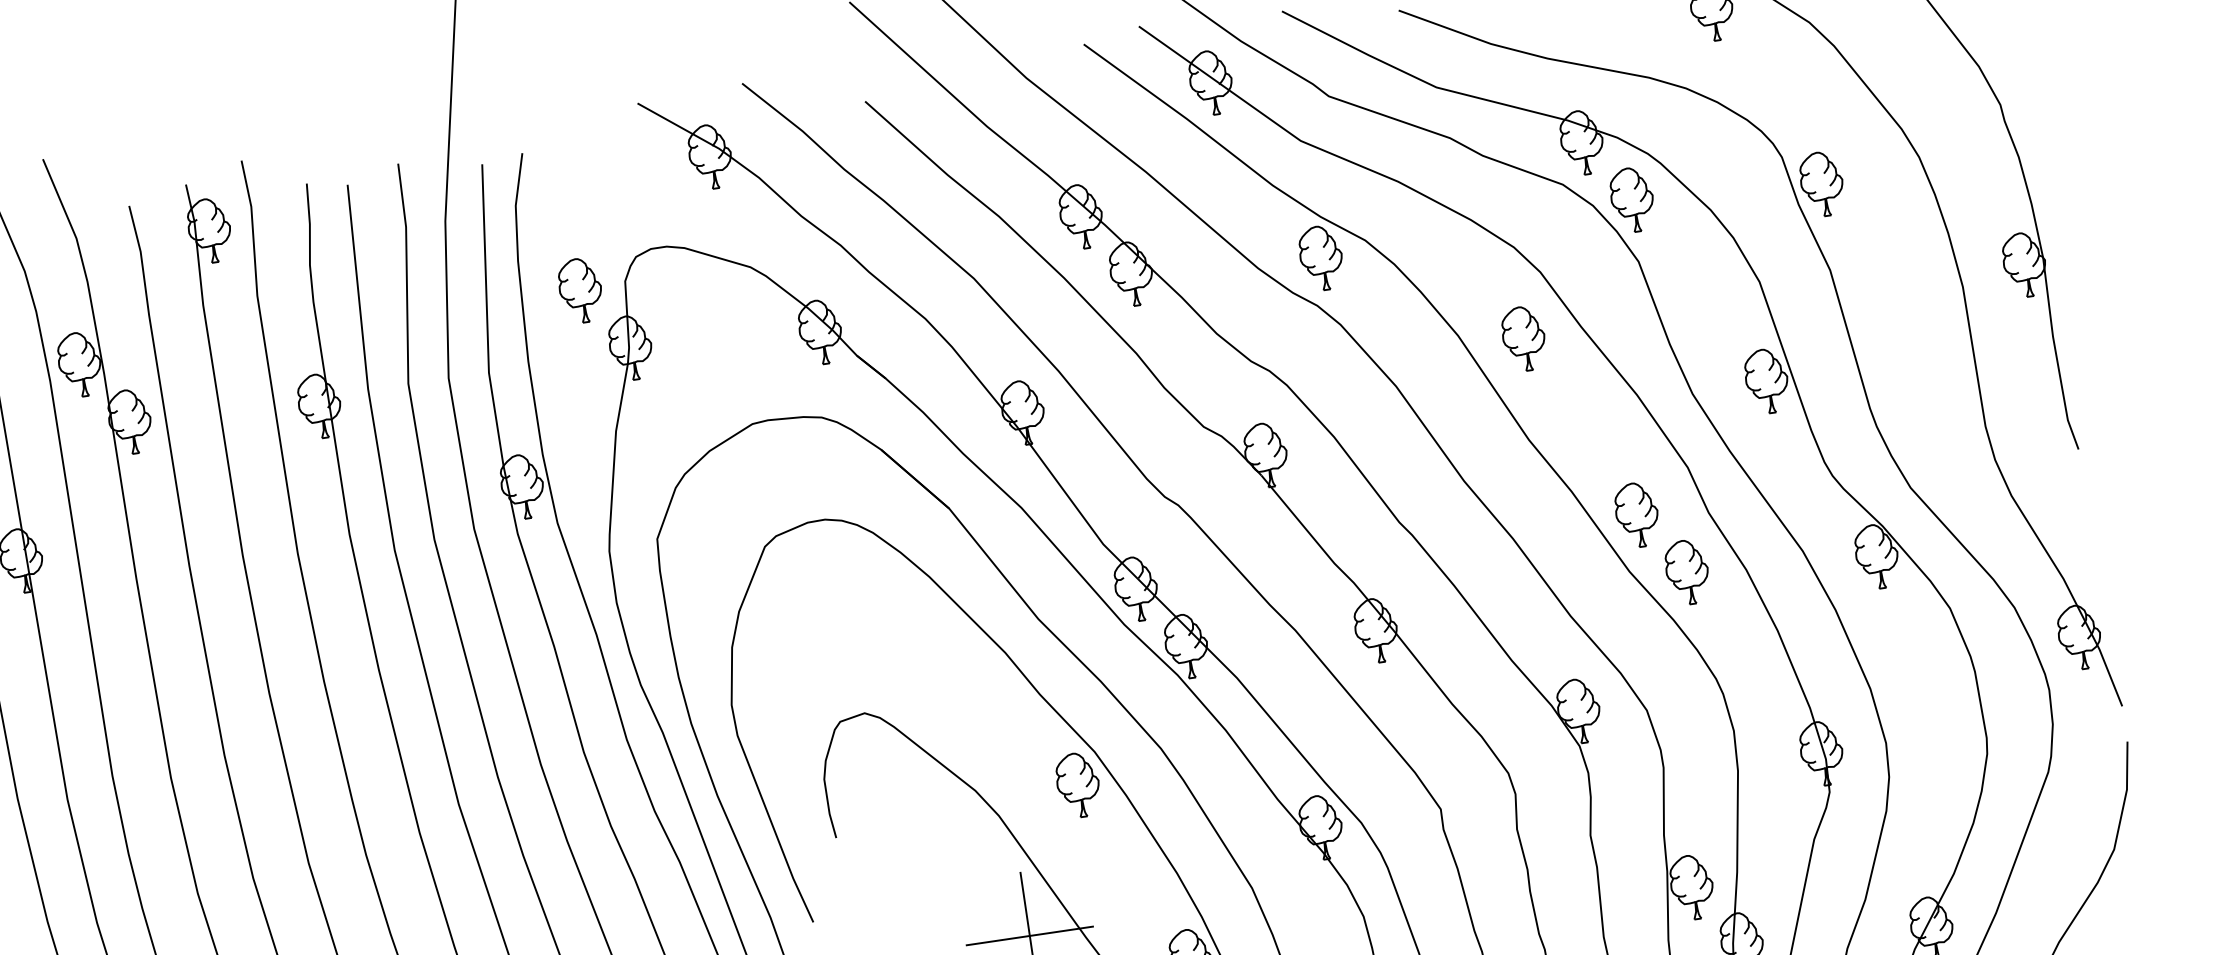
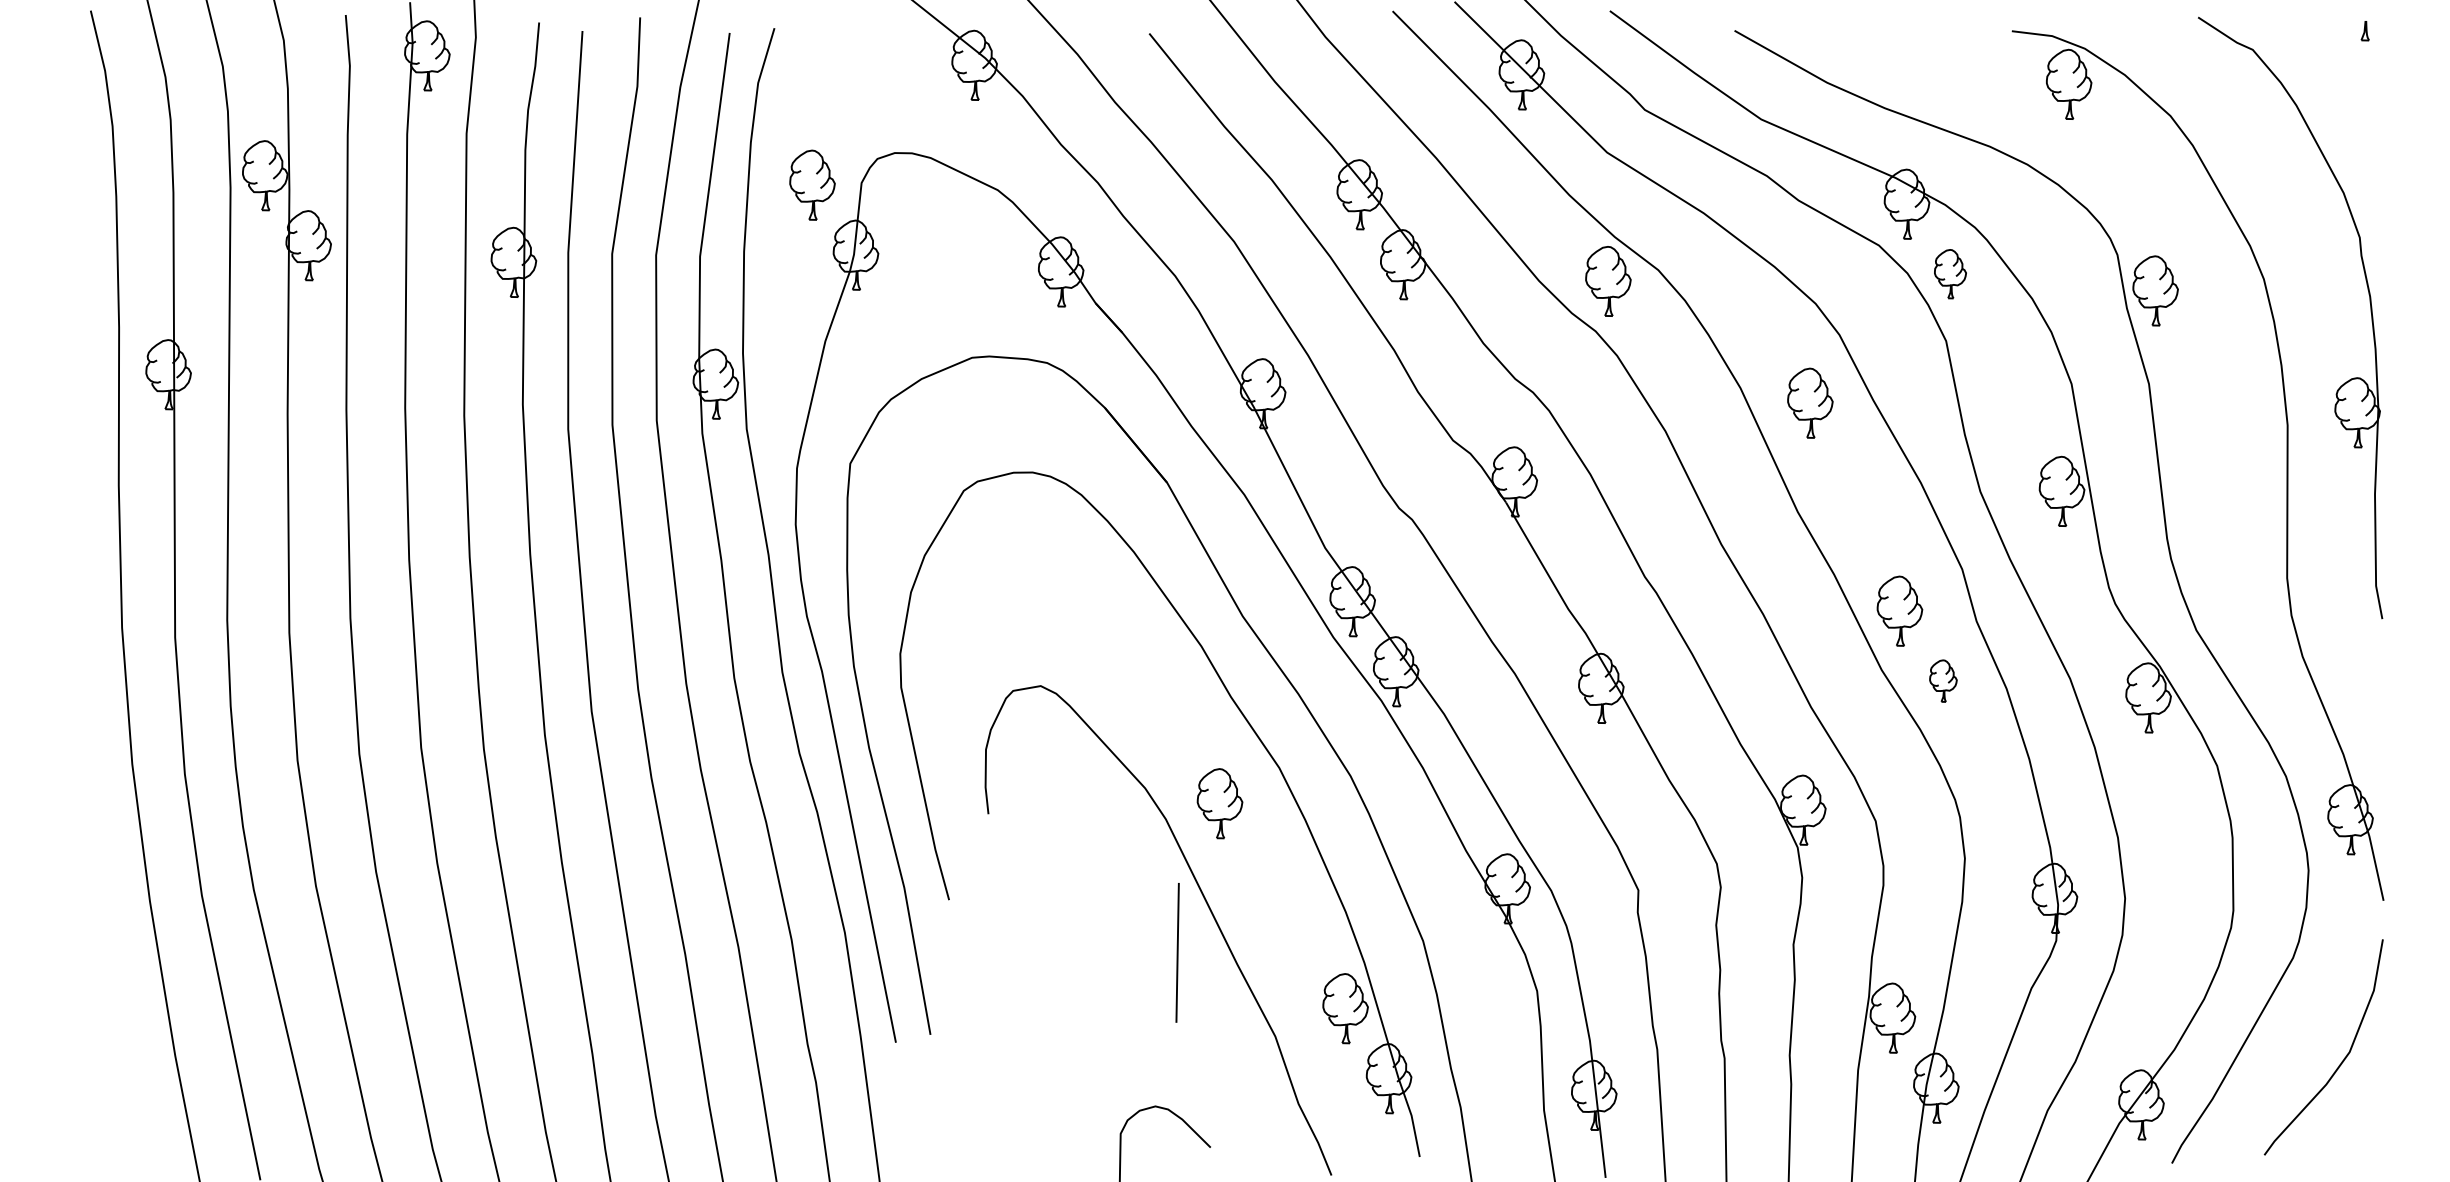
part: (1632, 199) -> (1950, 273), size x0.7
part: (1687, 571) -> (1943, 680), size x0.6
part: (1077, 785) -> (1219, 803), moved
line: (1029, 935) -> (1177, 952), removed

